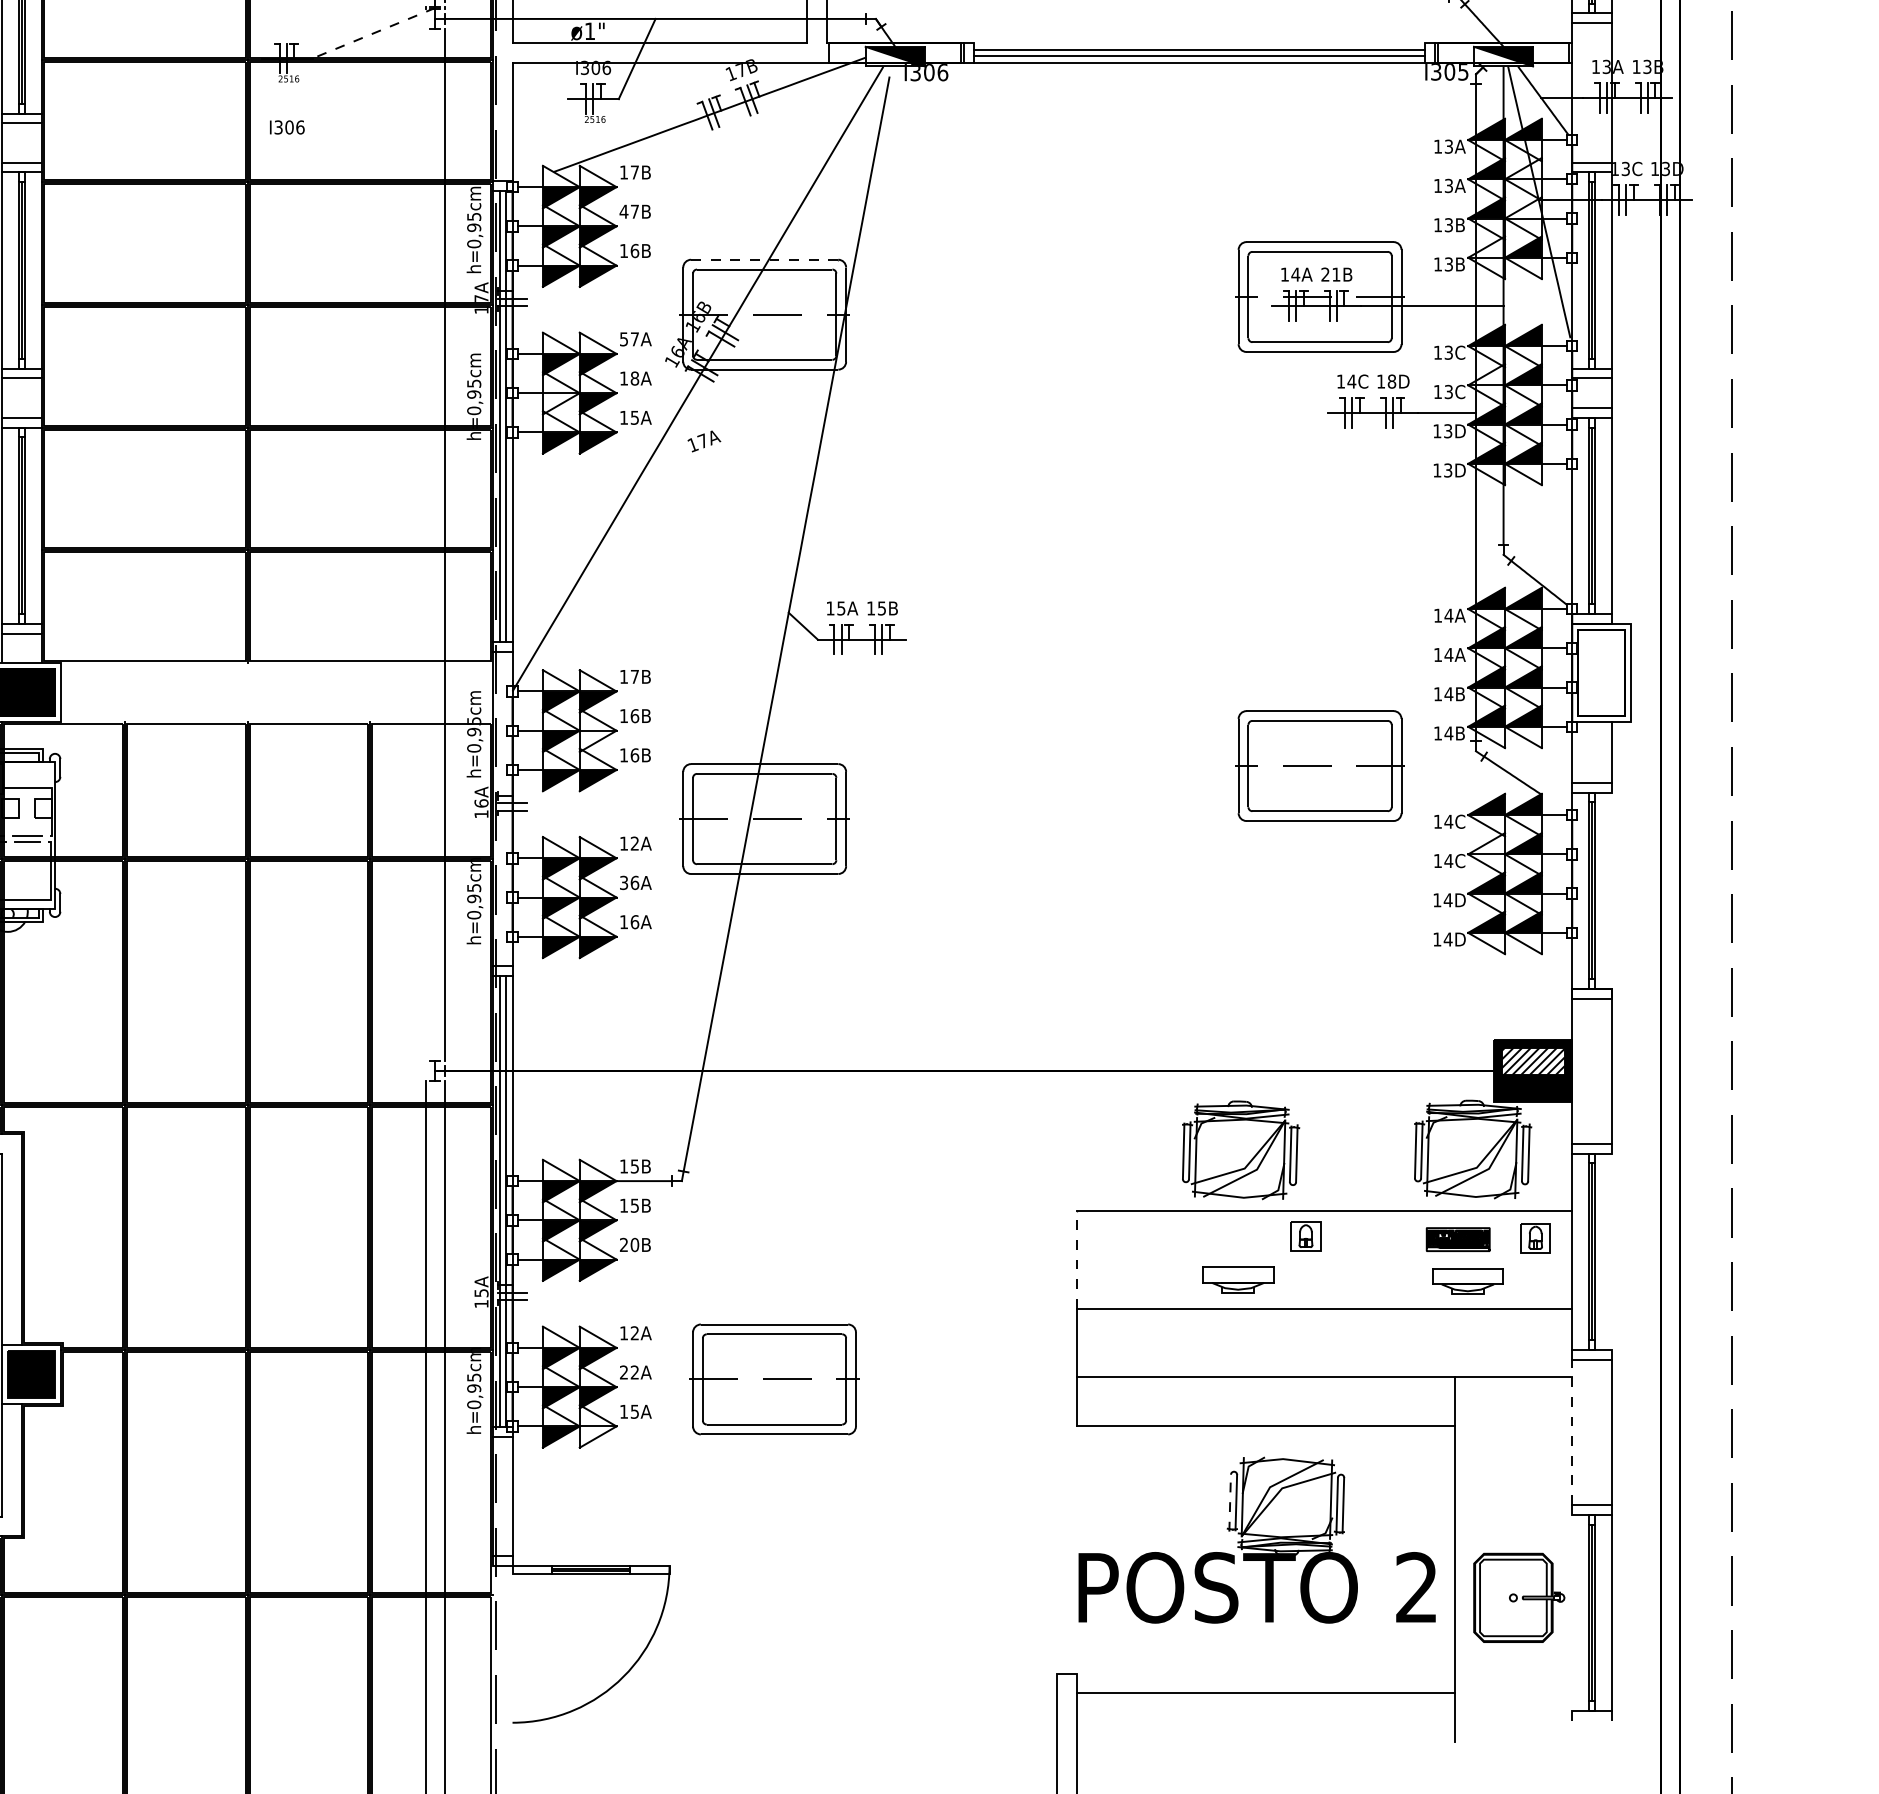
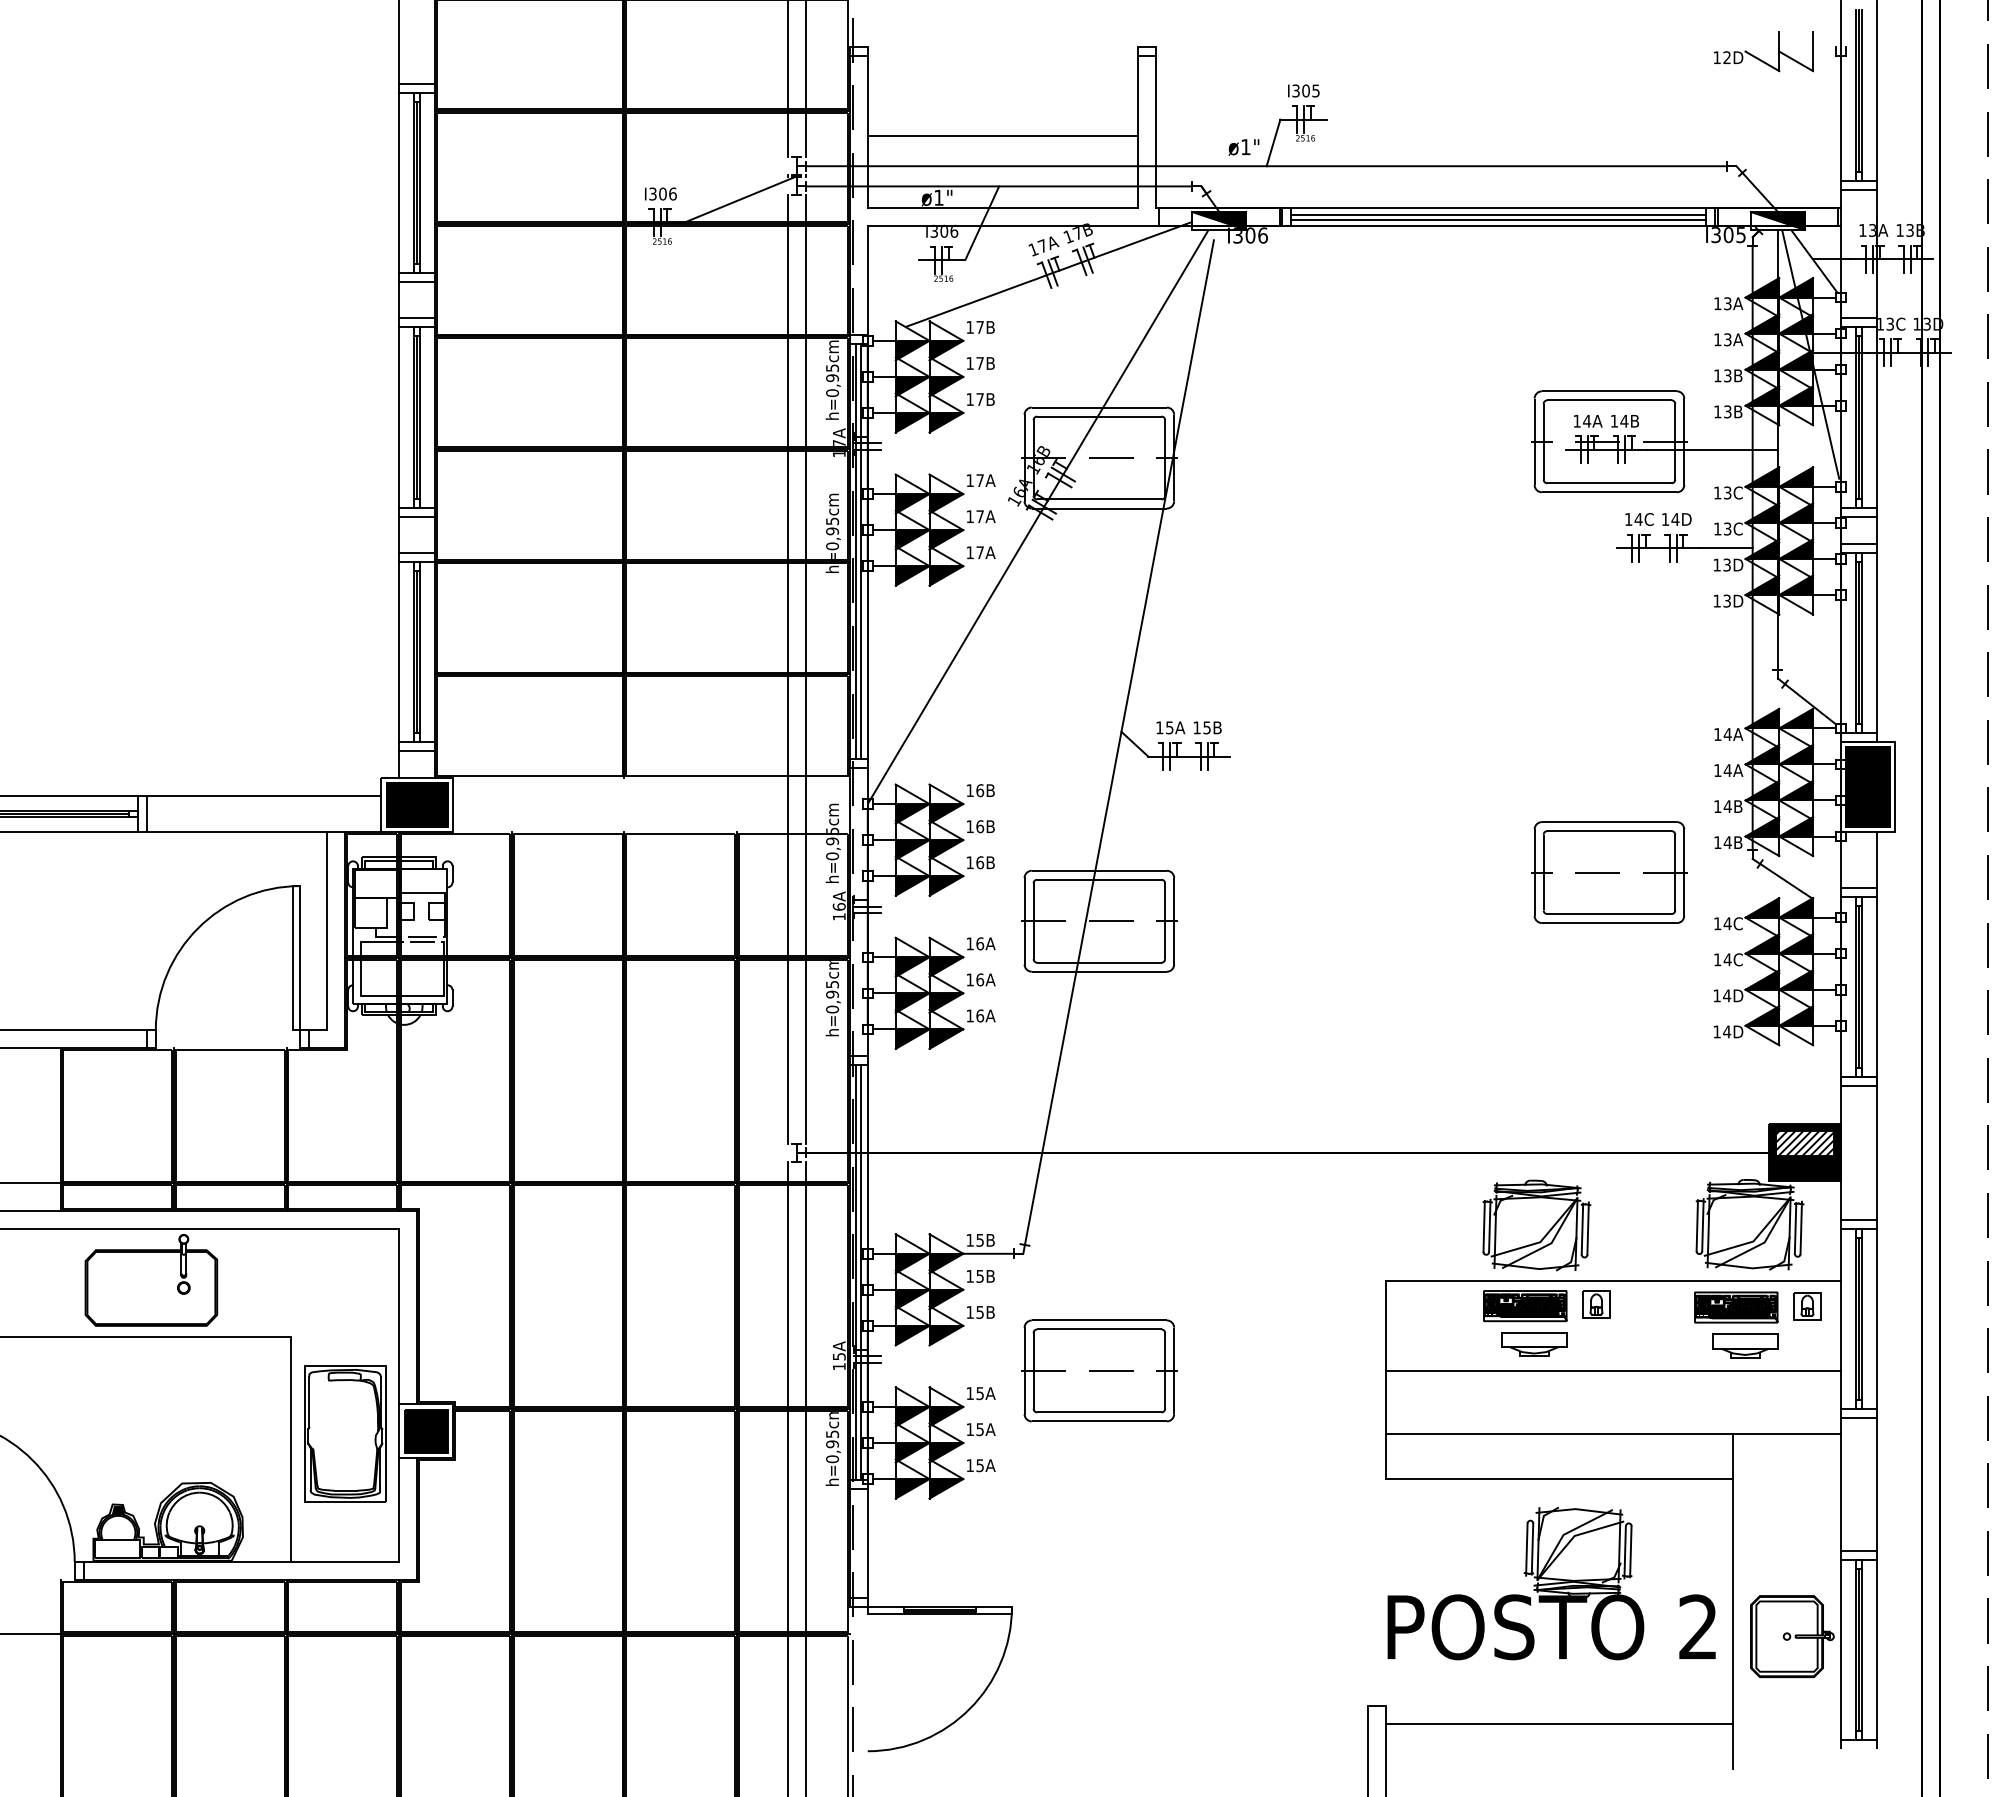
line: (373, 33) -> (740, 199), dashed -> solid
line: (1199, 43) -> (1498, 208), added
text: (286, 126) -> (660, 193), moved
fill: (1523, 168) -> (1796, 323), added
fill: (1523, 207) -> (1796, 359), added
text: (624, 211) -> (970, 363), 47B -> 17B
fill: (1486, 246) -> (1762, 395), added
text: (635, 250) -> (980, 399), 16B -> 17B
line: (764, 259) -> (1099, 407), dashed -> solid
text: (1331, 273) -> (1619, 420), 21B -> 14B
text: (623, 339) -> (969, 480), 57A -> 17A
fill: (1486, 374) -> (1762, 512), added
text: (635, 378) -> (980, 516), 18A -> 17A
text: (1391, 381) -> (1675, 519), 18D -> 14D
fill: (561, 403) -> (912, 539), added
text: (634, 417) -> (979, 552), 15A -> 17A
text: (703, 441) -> (1043, 246), moved
line: (425, 544) -> (787, 669), added
fill: (1601, 672) -> (1867, 786), added
text: (635, 676) -> (980, 790), 17B -> 16B
fill: (598, 740) -> (946, 849), added
text: (635, 843) -> (980, 943), 12A -> 16A
fill: (1486, 843) -> (1762, 943), added
text: (623, 882) -> (969, 979), 36A -> 16A
line: (1611, 890) -> (1877, 986), added
part: (1228, 1238) -> (1525, 1306), added
part: (1458, 1239) -> (1736, 1307), size x1.43
text: (629, 1243) -> (975, 1311), 20B -> 15B
line: (1611, 1251) -> (1877, 1318), added
line: (1076, 1259) -> (1385, 1325), dashed -> solid
text: (634, 1333) -> (979, 1393), 12A -> 15A
text: (628, 1372) -> (974, 1429), 22A -> 15A
part: (774, 1378) -> (1099, 1370), moved
line: (1572, 1432) -> (1841, 1484), dashed -> solid
fill: (598, 1436) -> (946, 1488), added
line: (1229, 1503) -> (1526, 1549), dashed -> solid
line: (1572, 1613) -> (1841, 1650), added

